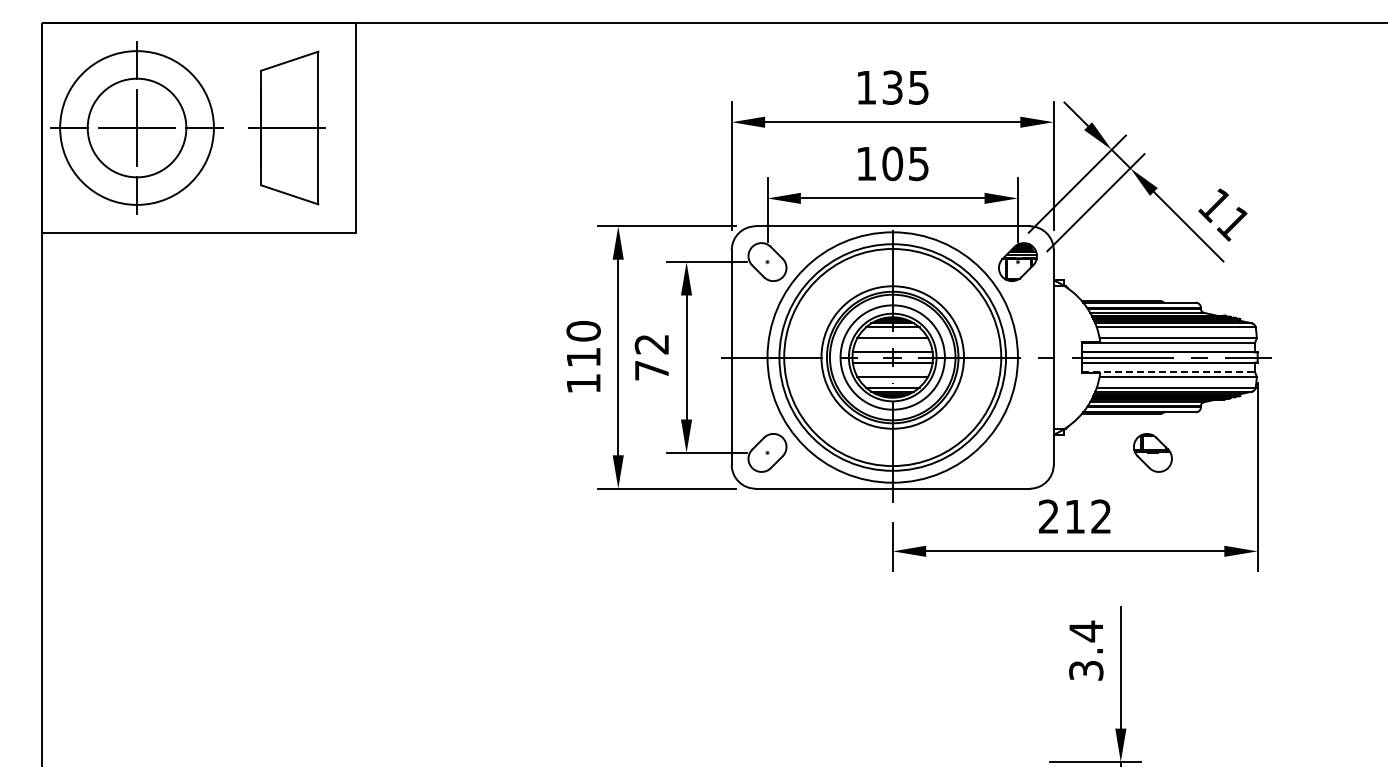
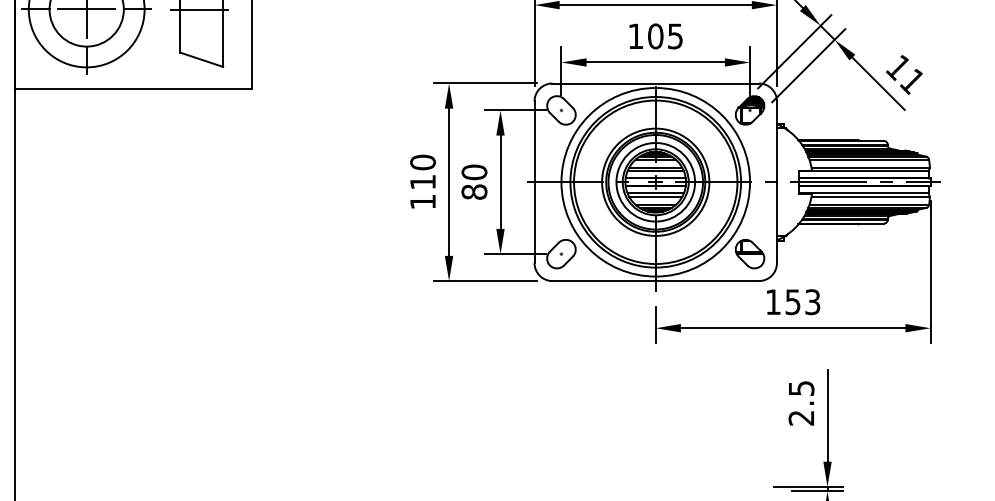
line: (892, 342) -> (655, 170), added
text: (651, 357) -> (474, 182), 72 -> 80
line: (892, 372) -> (655, 193), added
line: (1169, 372) -> (864, 193), dashed -> solid
part: (1152, 452) -> (749, 253), moved
text: (1075, 516) -> (793, 301), 212 -> 153
text: (1086, 650) -> (801, 402), 3.4 -> 2.5

